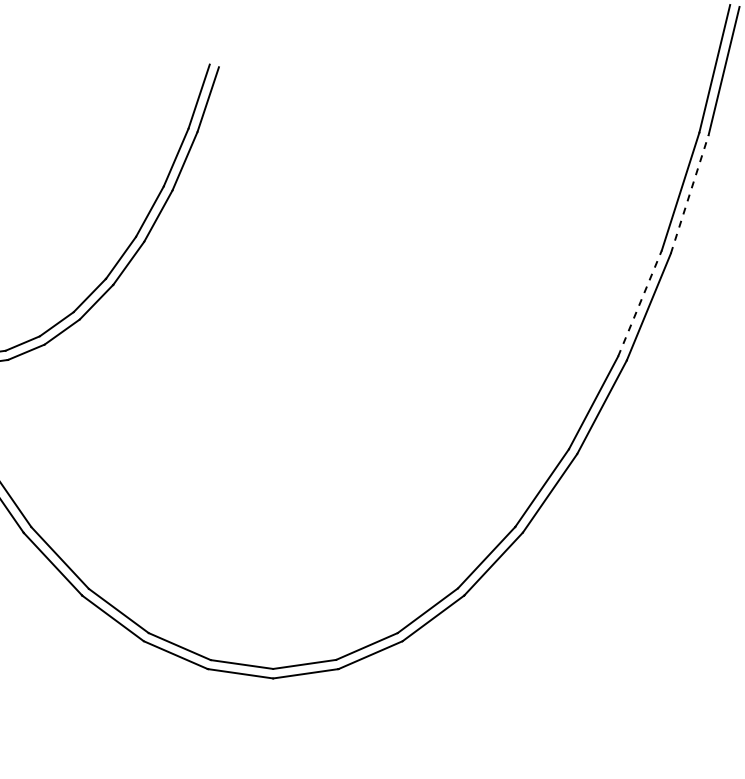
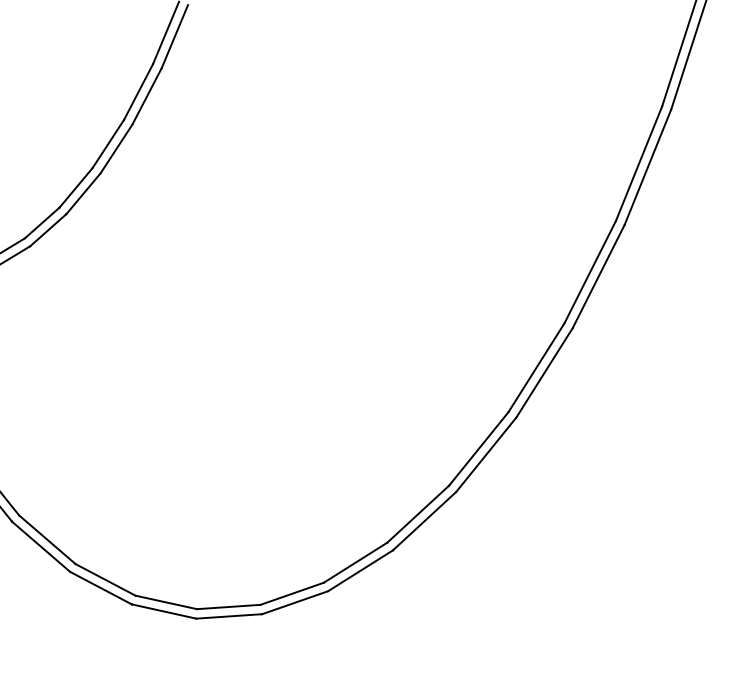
line: (689, 193) -> (647, 166), dashed -> solid
line: (640, 303) -> (590, 272), dashed -> solid

